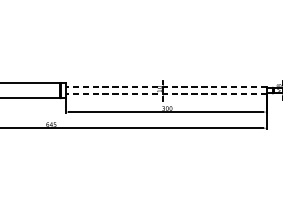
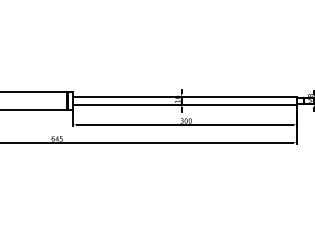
line: (166, 87) -> (185, 97), dashed -> solid
line: (166, 93) -> (185, 104), dashed -> solid

